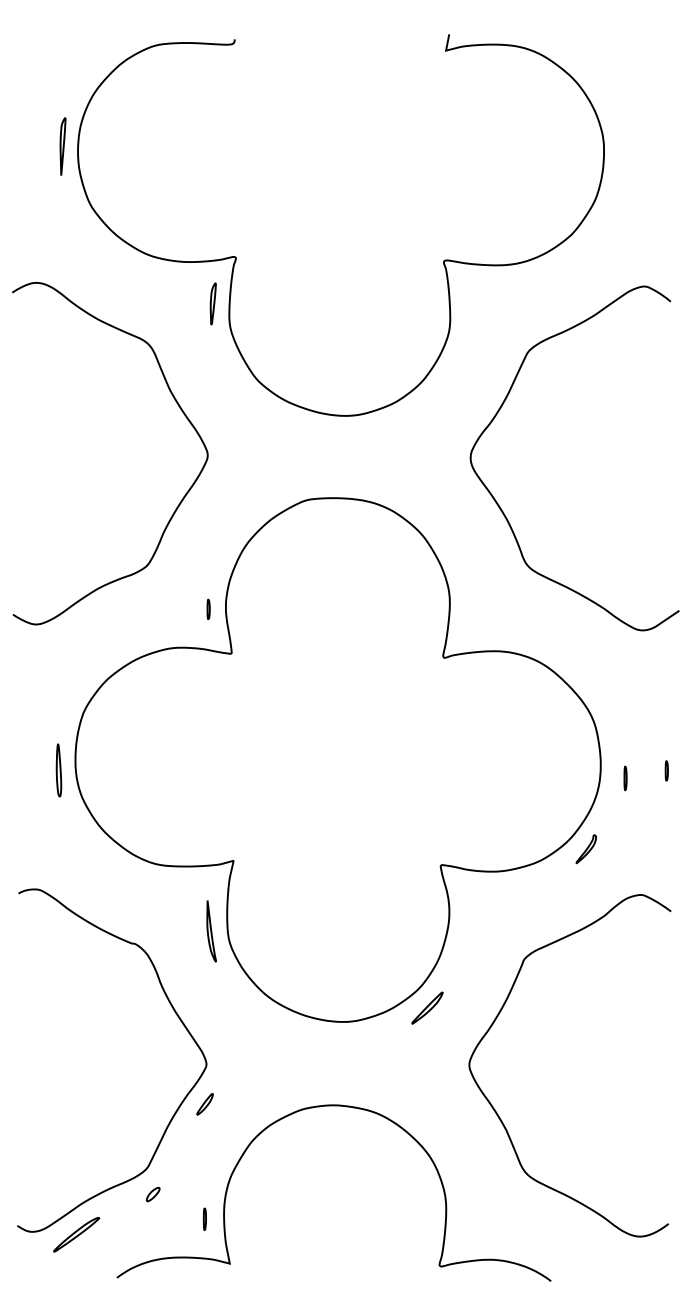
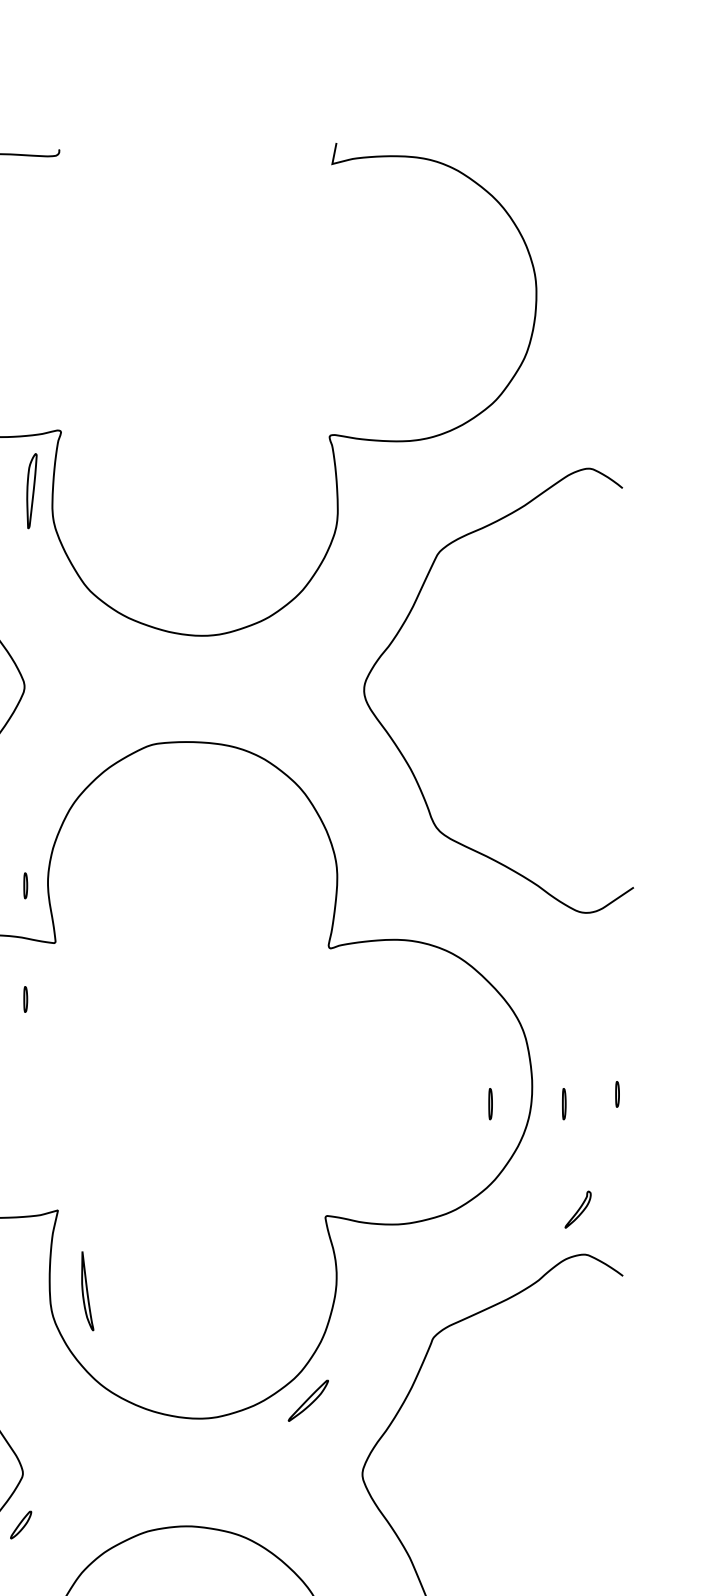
part: (212, 303) -> (30, 490), size x1.4
line: (208, 696) -> (25, 998), added
line: (568, 778) -> (490, 1104), added
part: (585, 849) -> (577, 1210), moved
part: (211, 931) -> (87, 1291), moved

